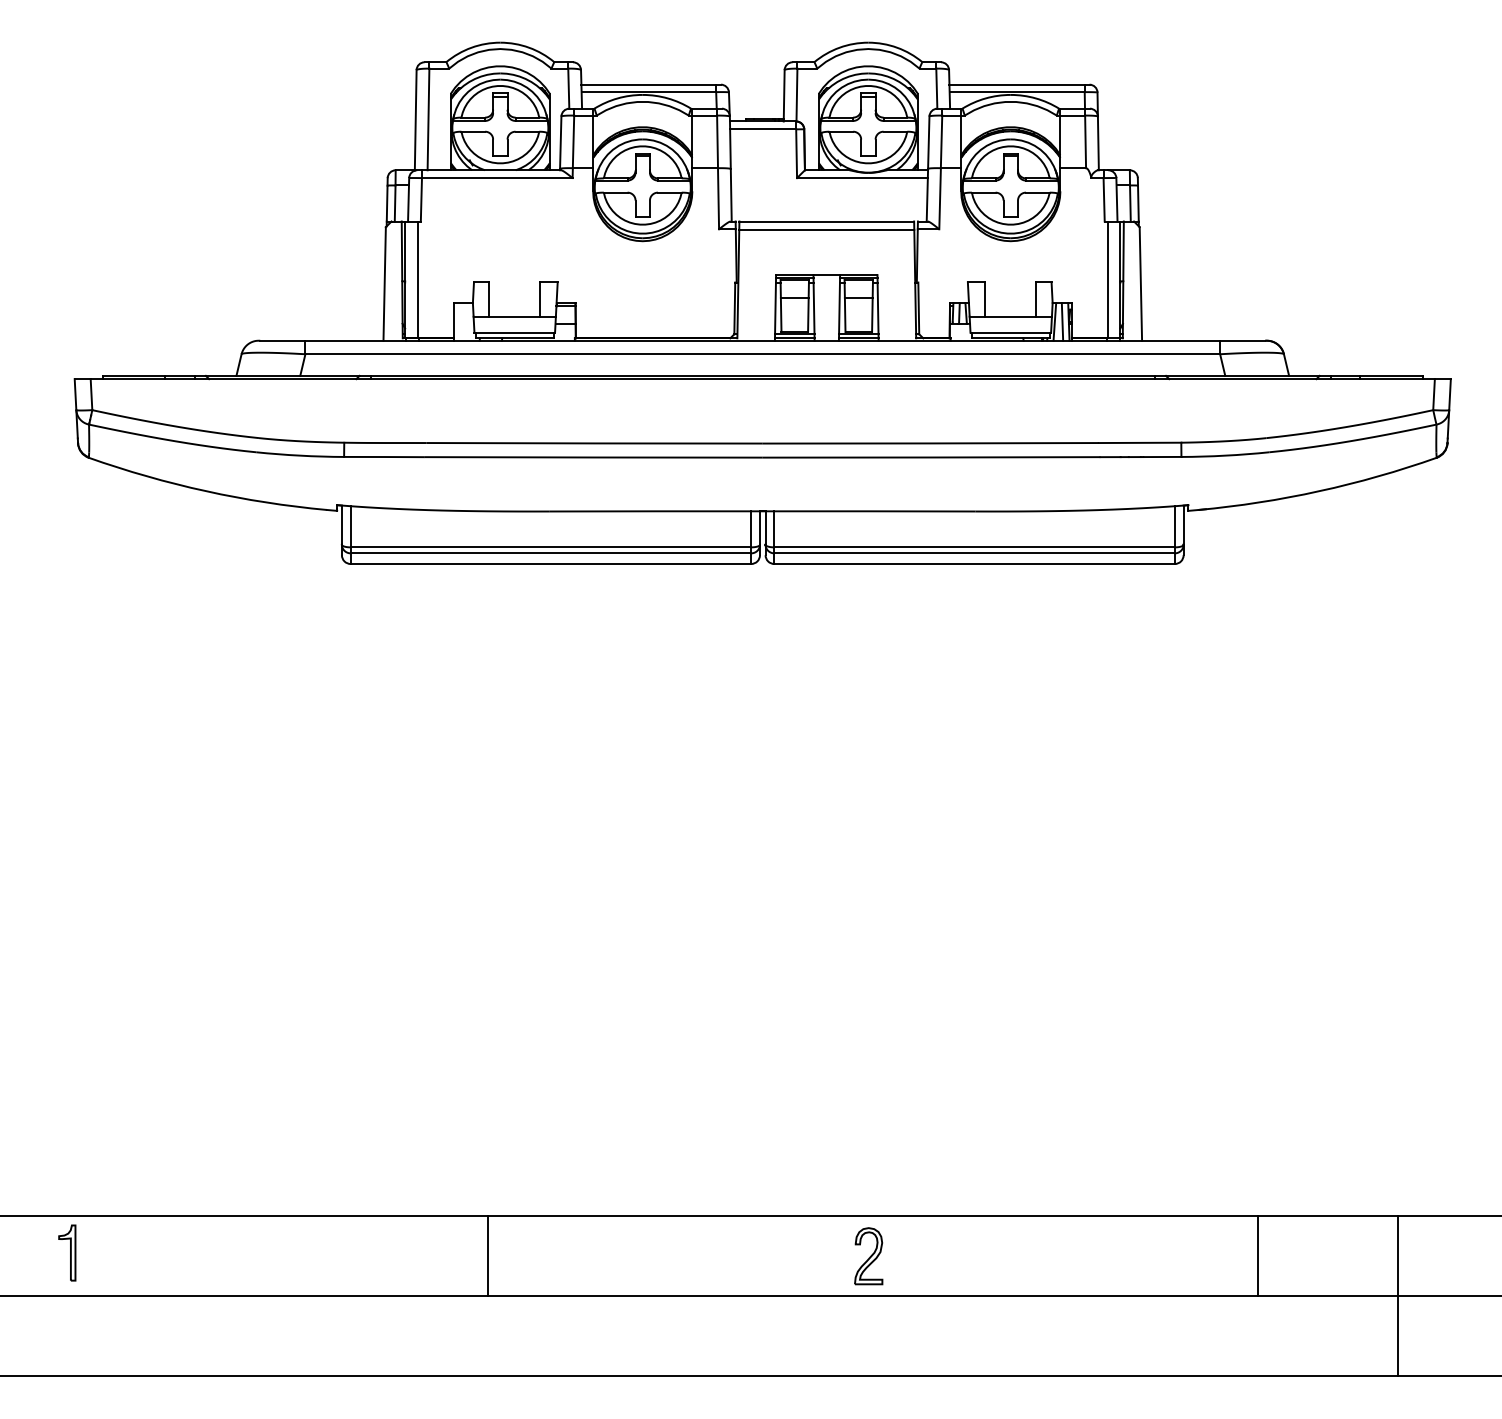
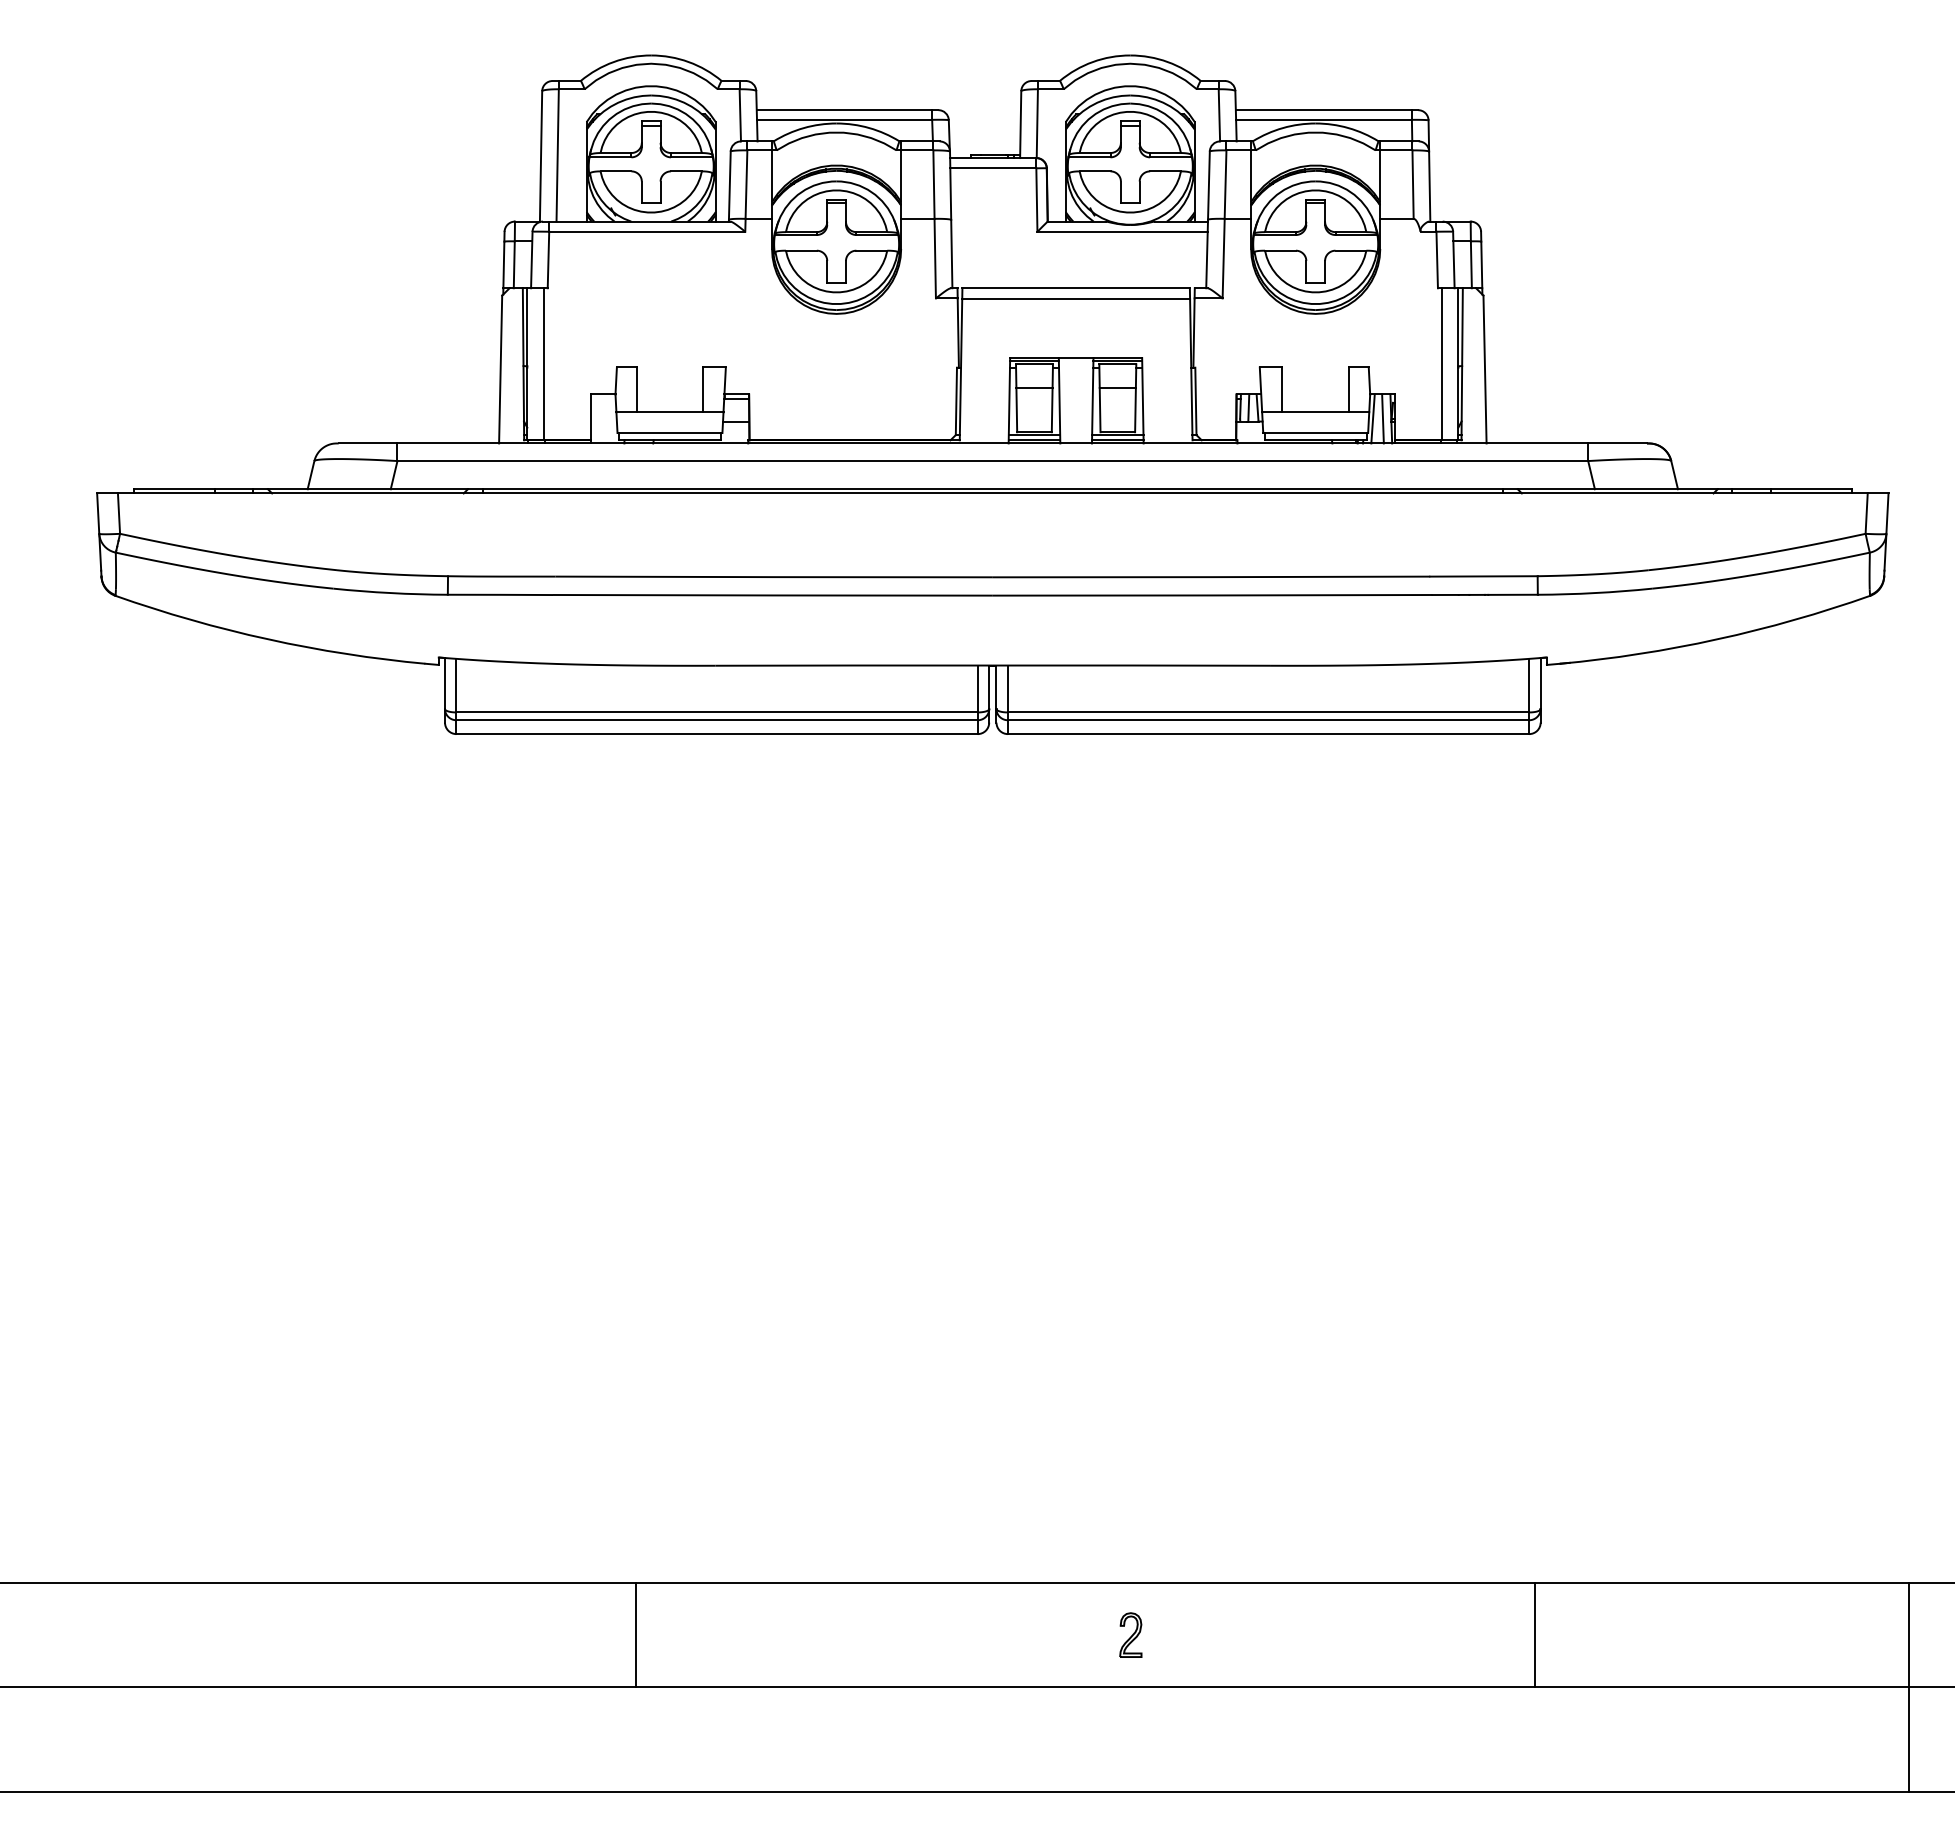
part: (67, 1252) -> (87, 1630), removed
part: (868, 1255) -> (1130, 1634), size x0.6
line: (1258, 1256) -> (1535, 1635), moved
line: (1398, 1296) -> (1909, 1687), moved

